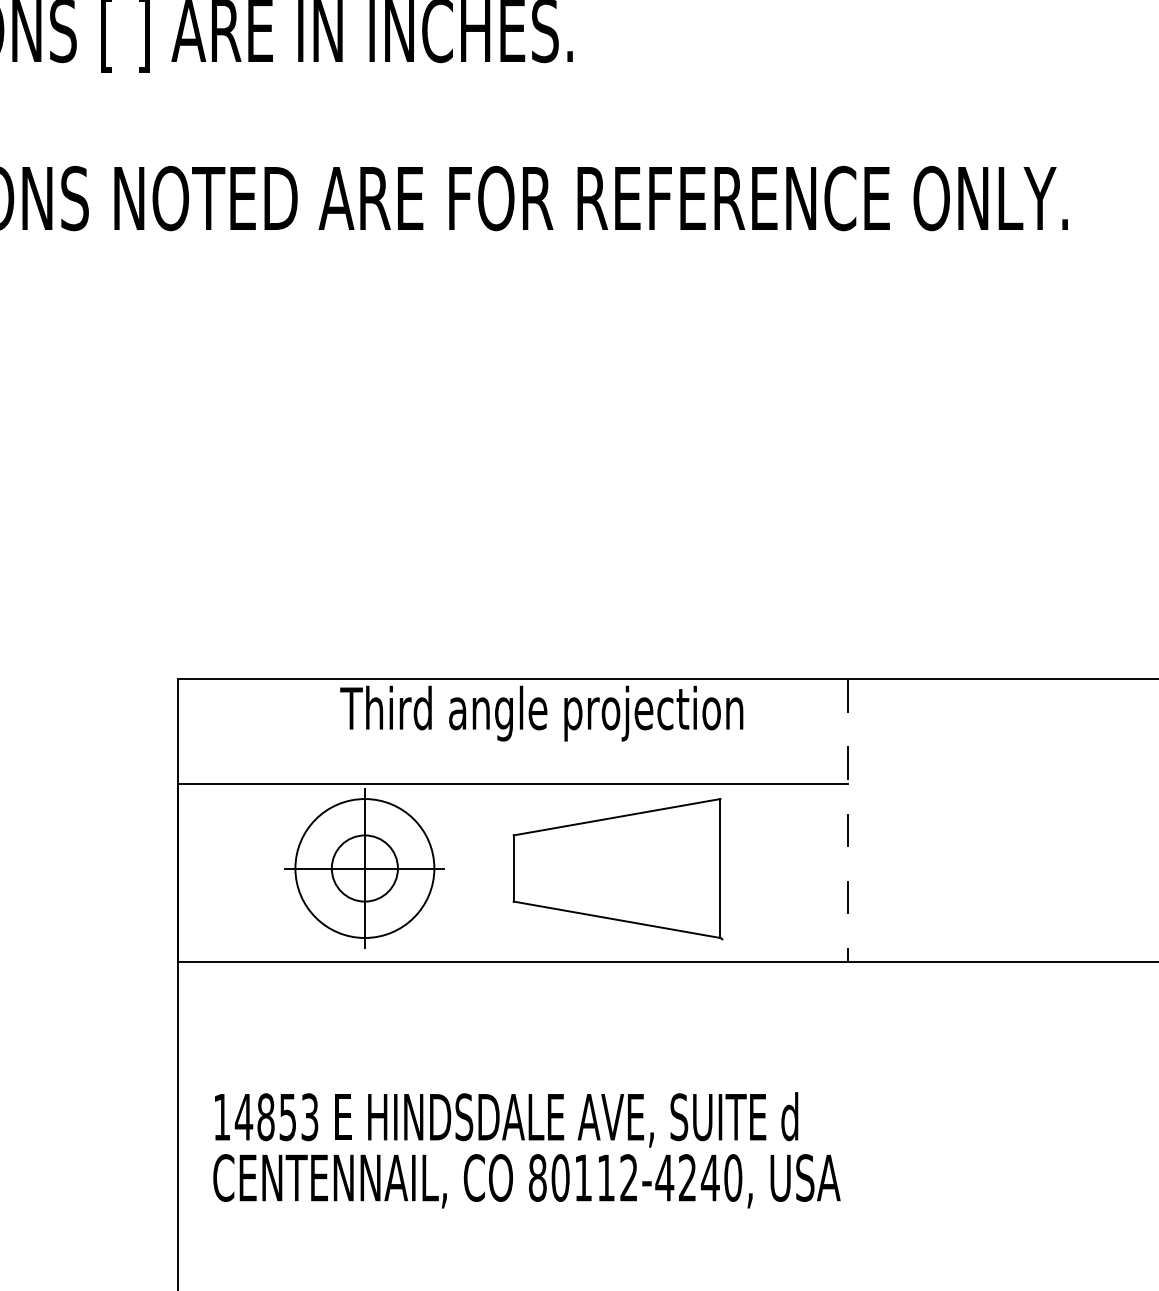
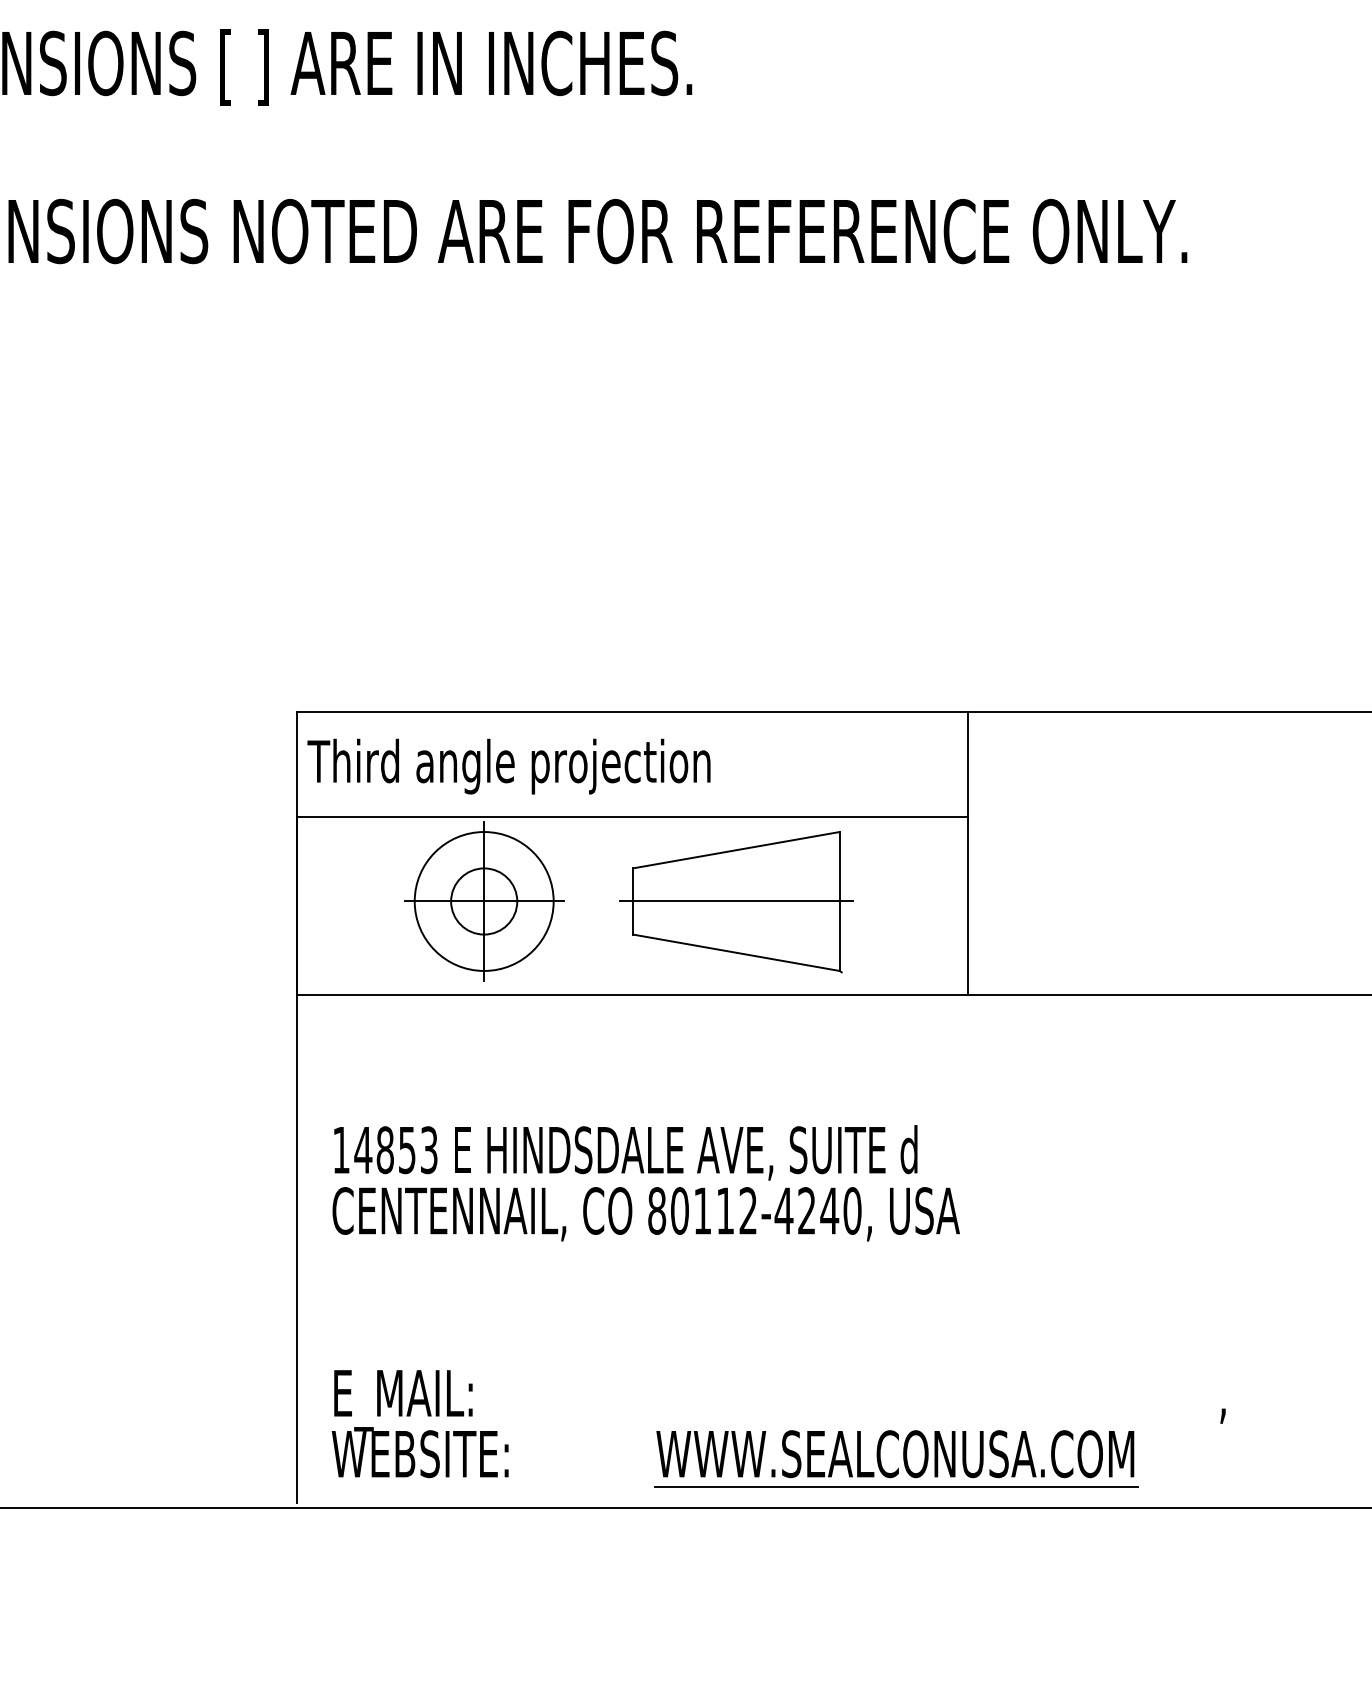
text: (541, 713) -> (508, 766), moved
line: (848, 820) -> (967, 853), dashed -> solid
line: (616, 868) -> (735, 901), added

